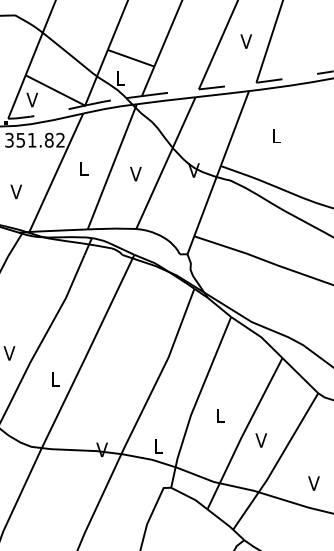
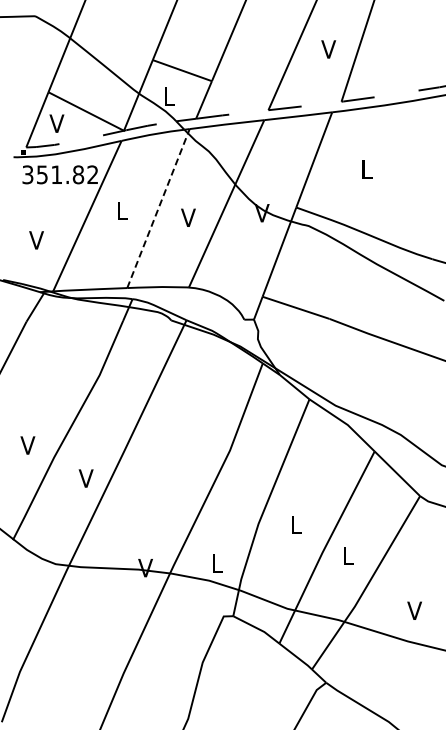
line: (112, 166) -> (158, 208), solid -> dashed
text: (54, 379) -> (85, 478), L -> V
text: (261, 440) -> (347, 556), V -> L

